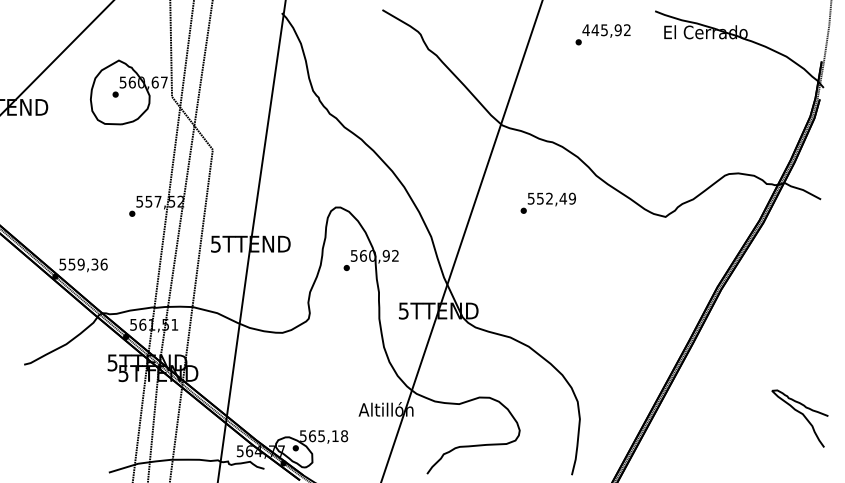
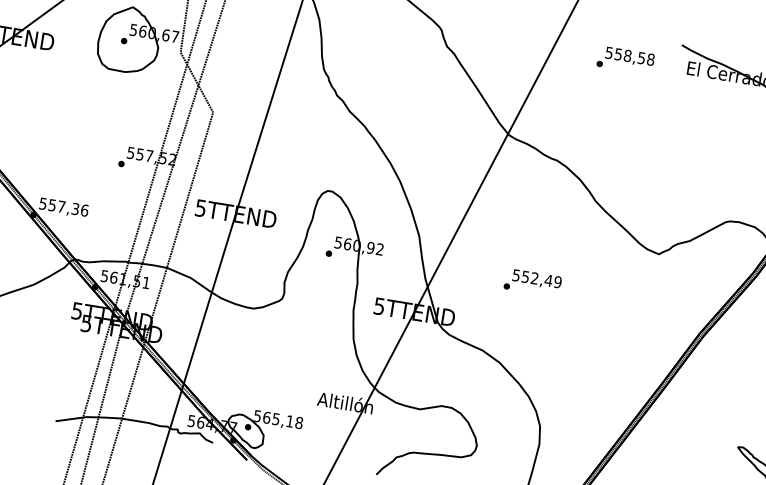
text: (606, 30) -> (629, 56), 445,92 -> 558,58
text: (547, 202) -> (532, 281), moved
text: (80, 264) -> (60, 206), 559,36 -> 557,36

